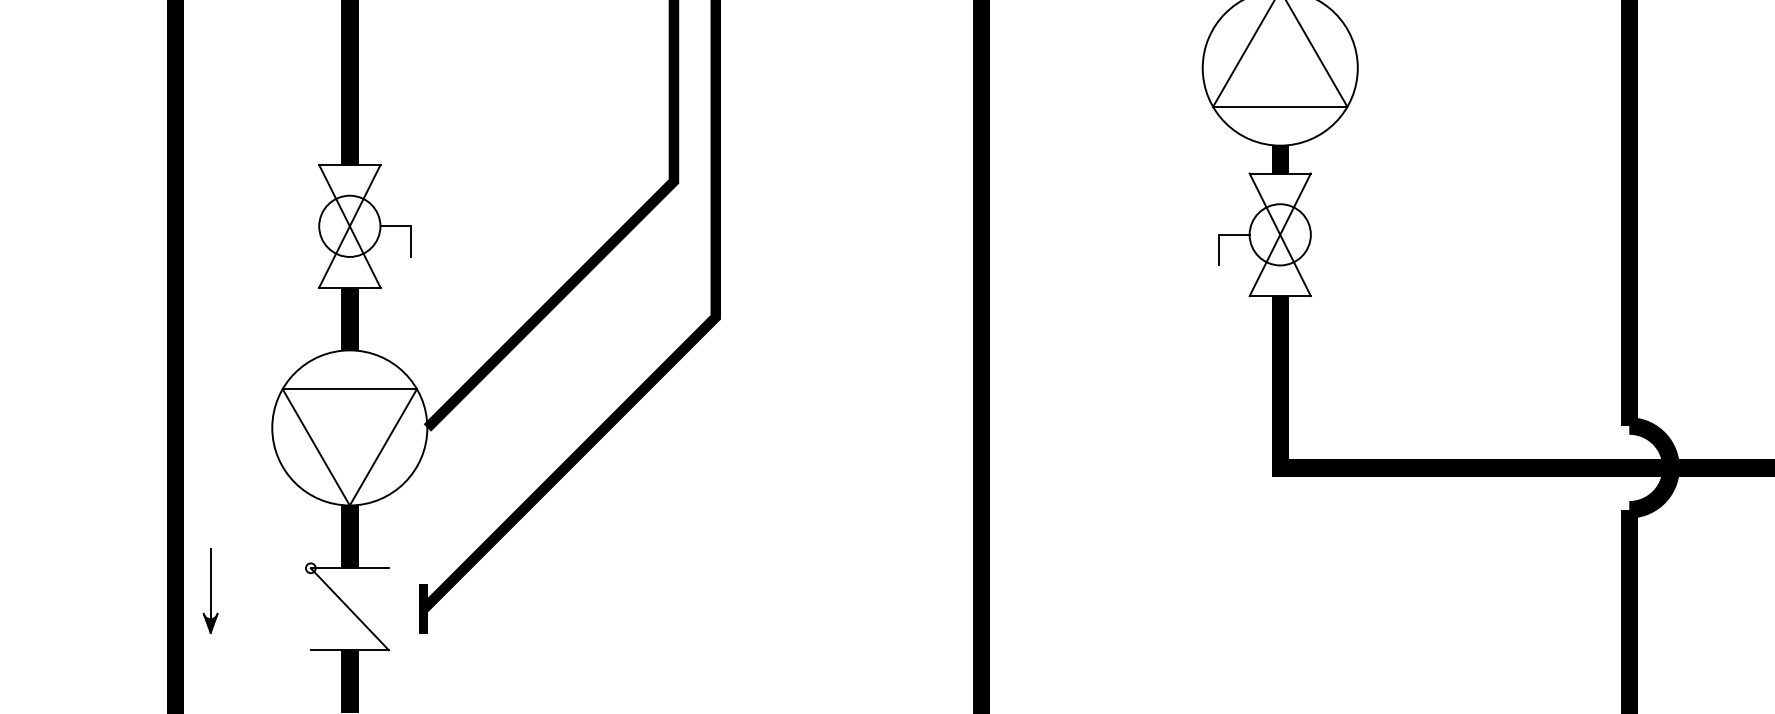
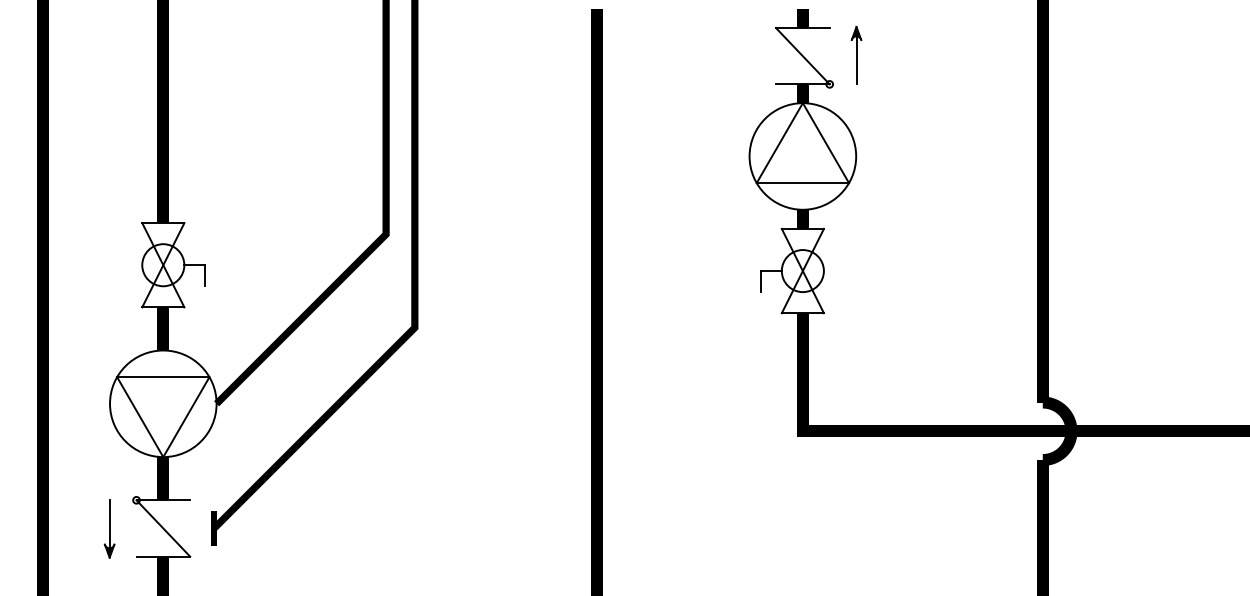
part: (210, 590) -> (109, 528), moved

